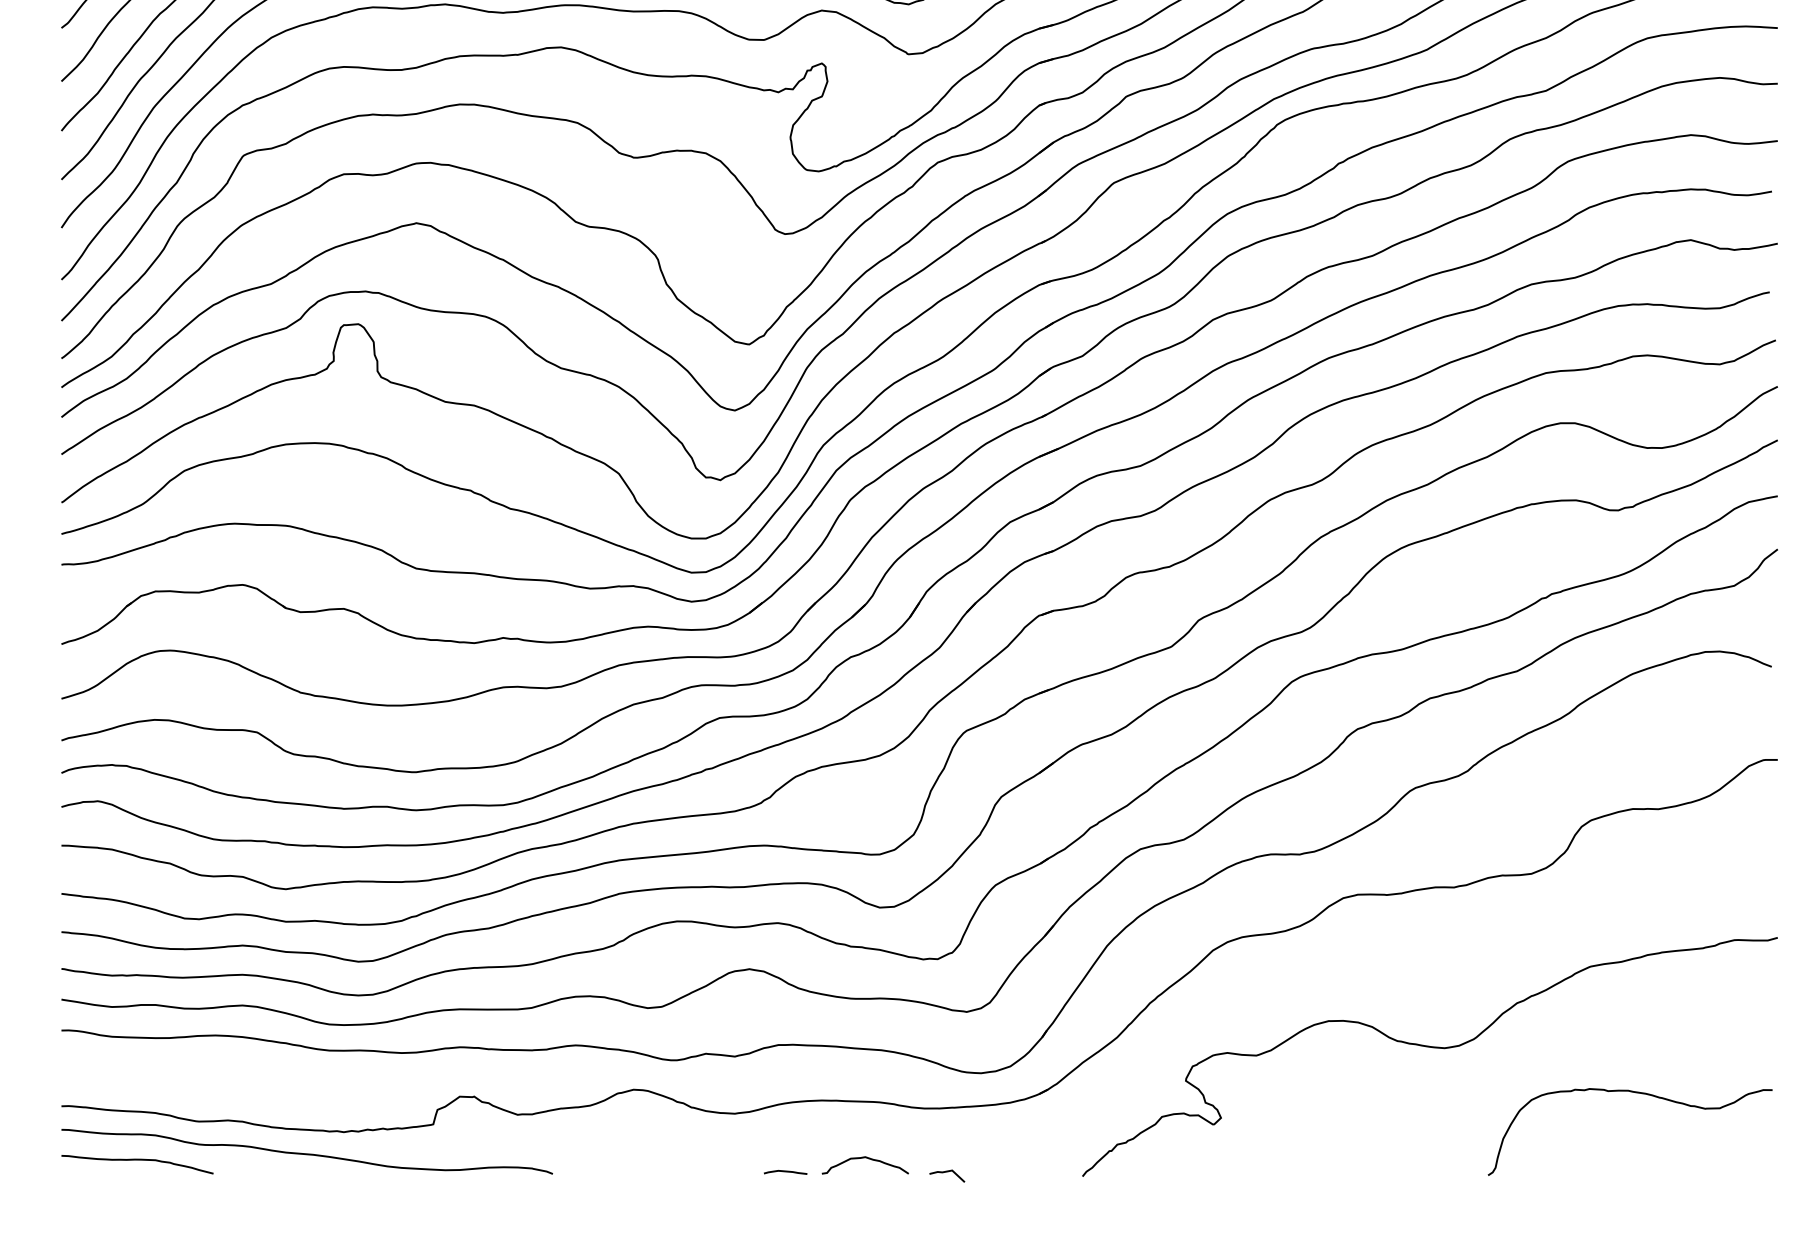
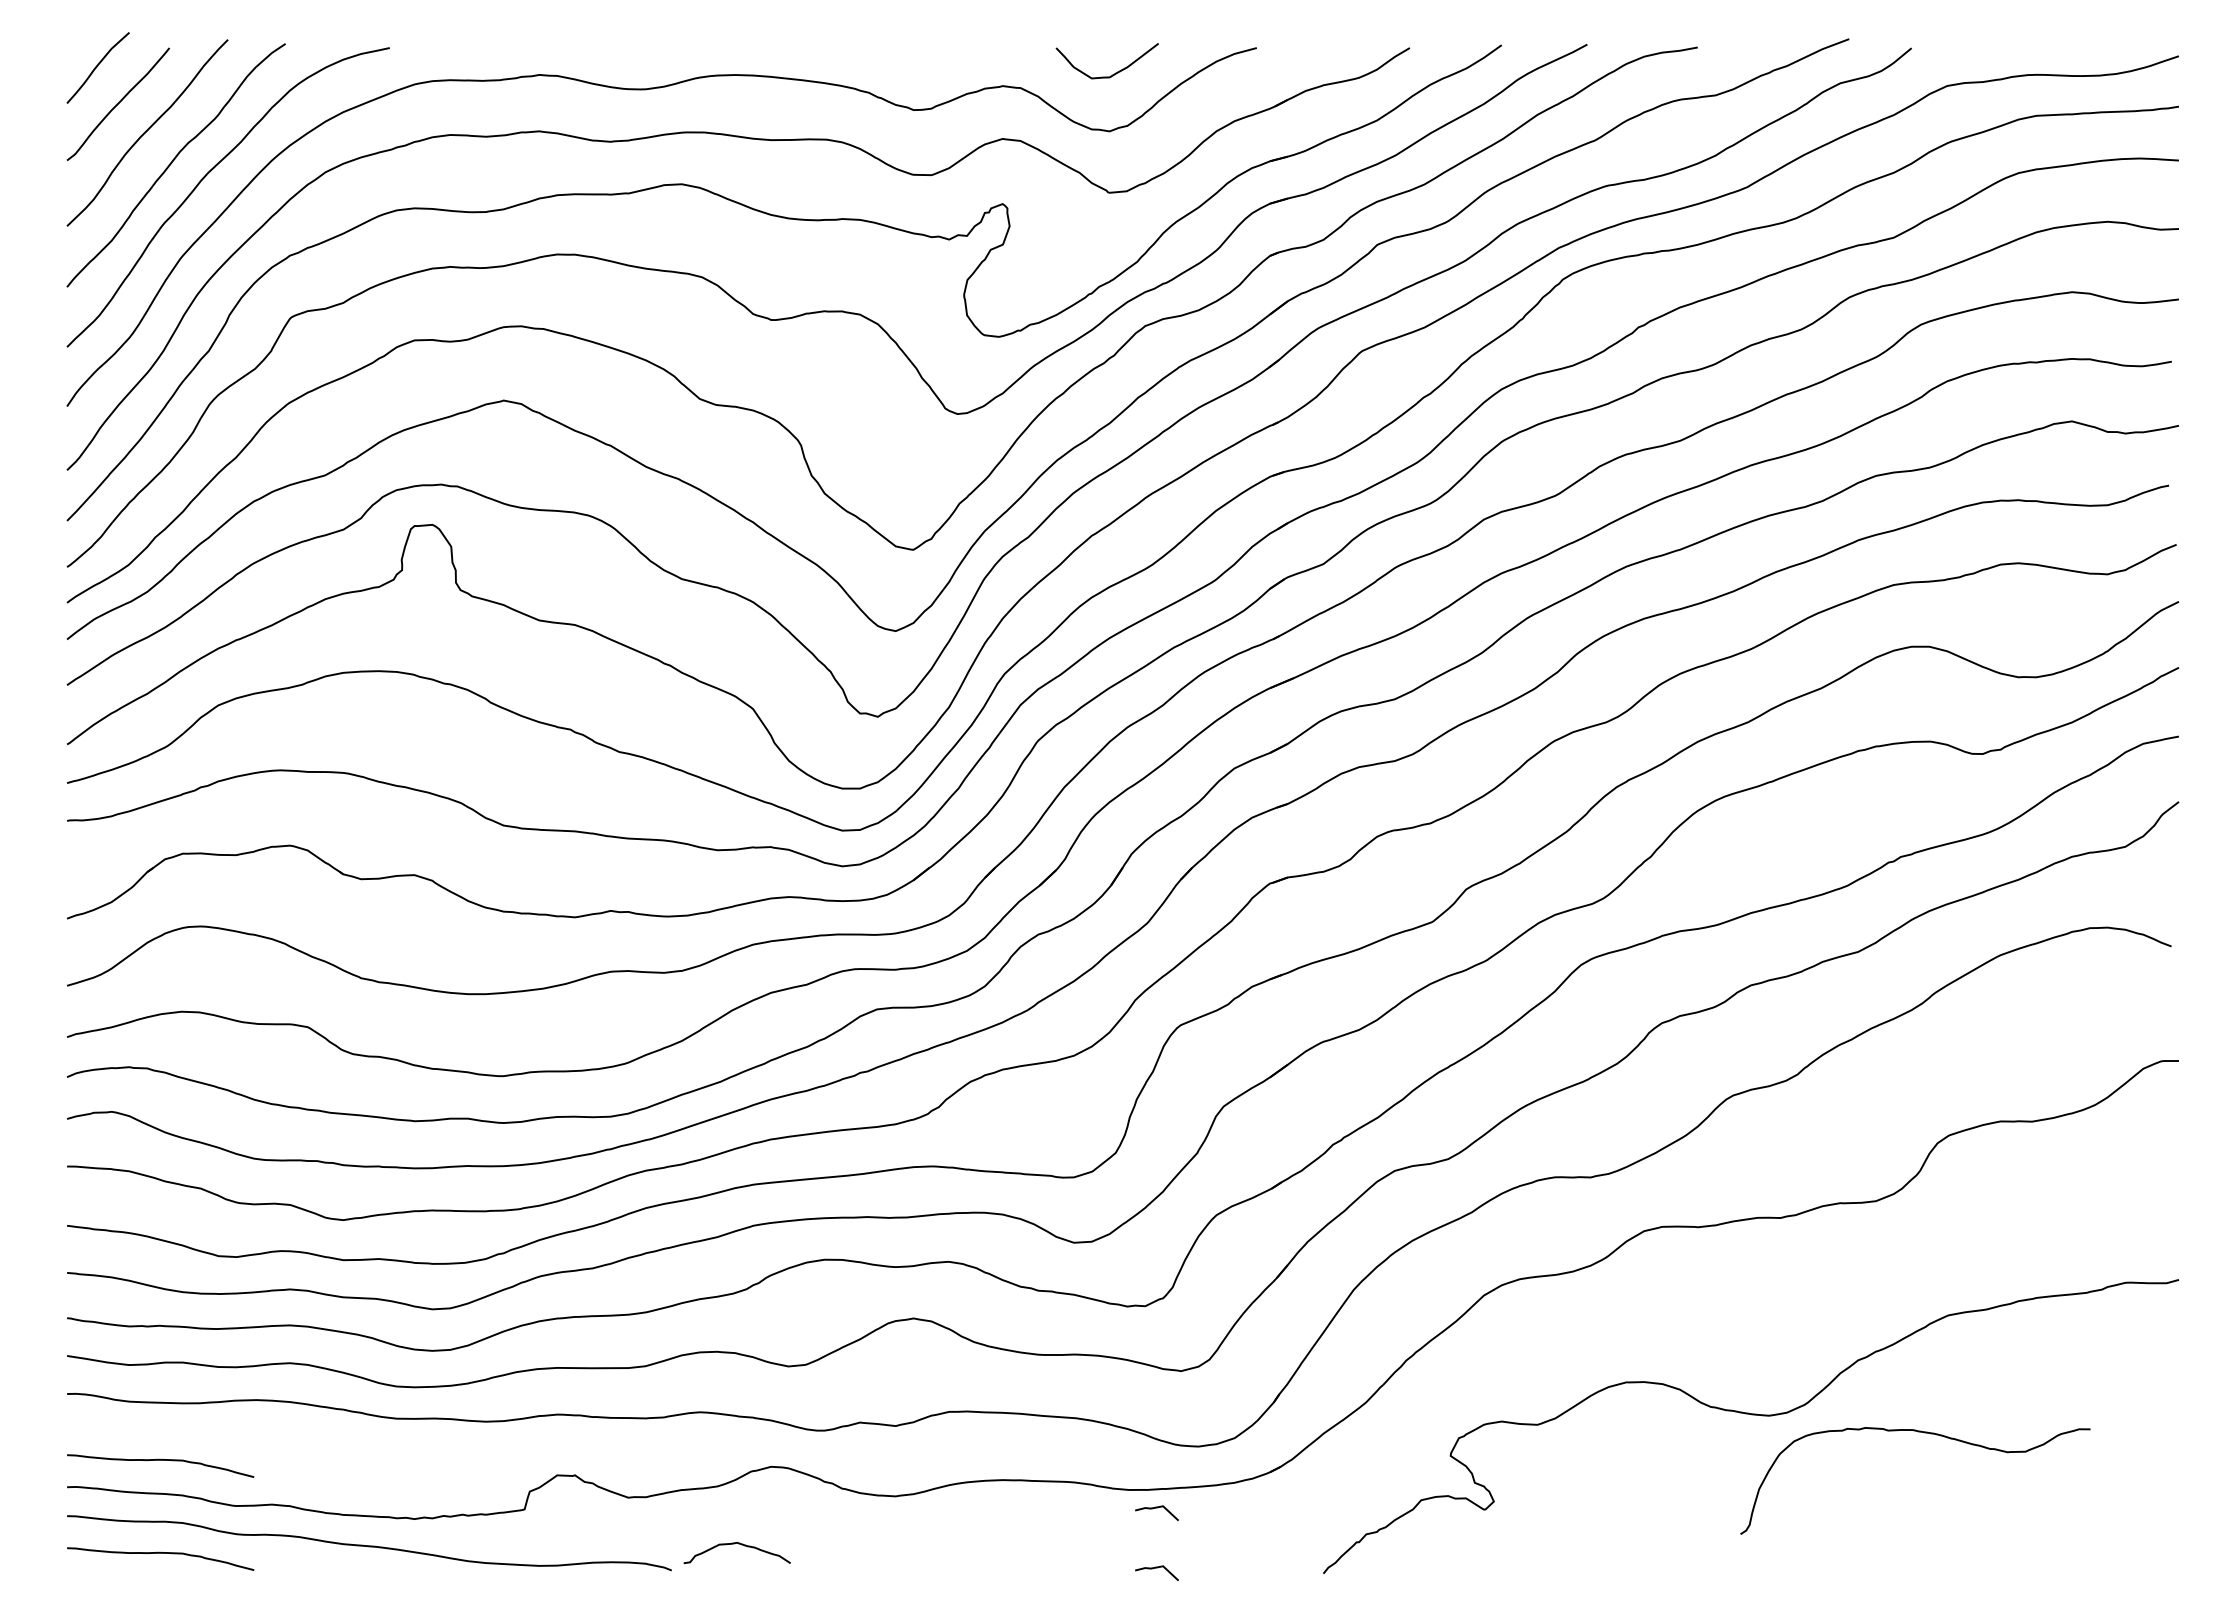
curve: (137, 1084) -> (160, 1460), added
curve: (1637, 1093) -> (1924, 1433), moved
line: (946, 1123) -> (1156, 1508), added
curve: (863, 1158) -> (734, 1544), moved
curve: (785, 1172) -> (957, 1568), removed

